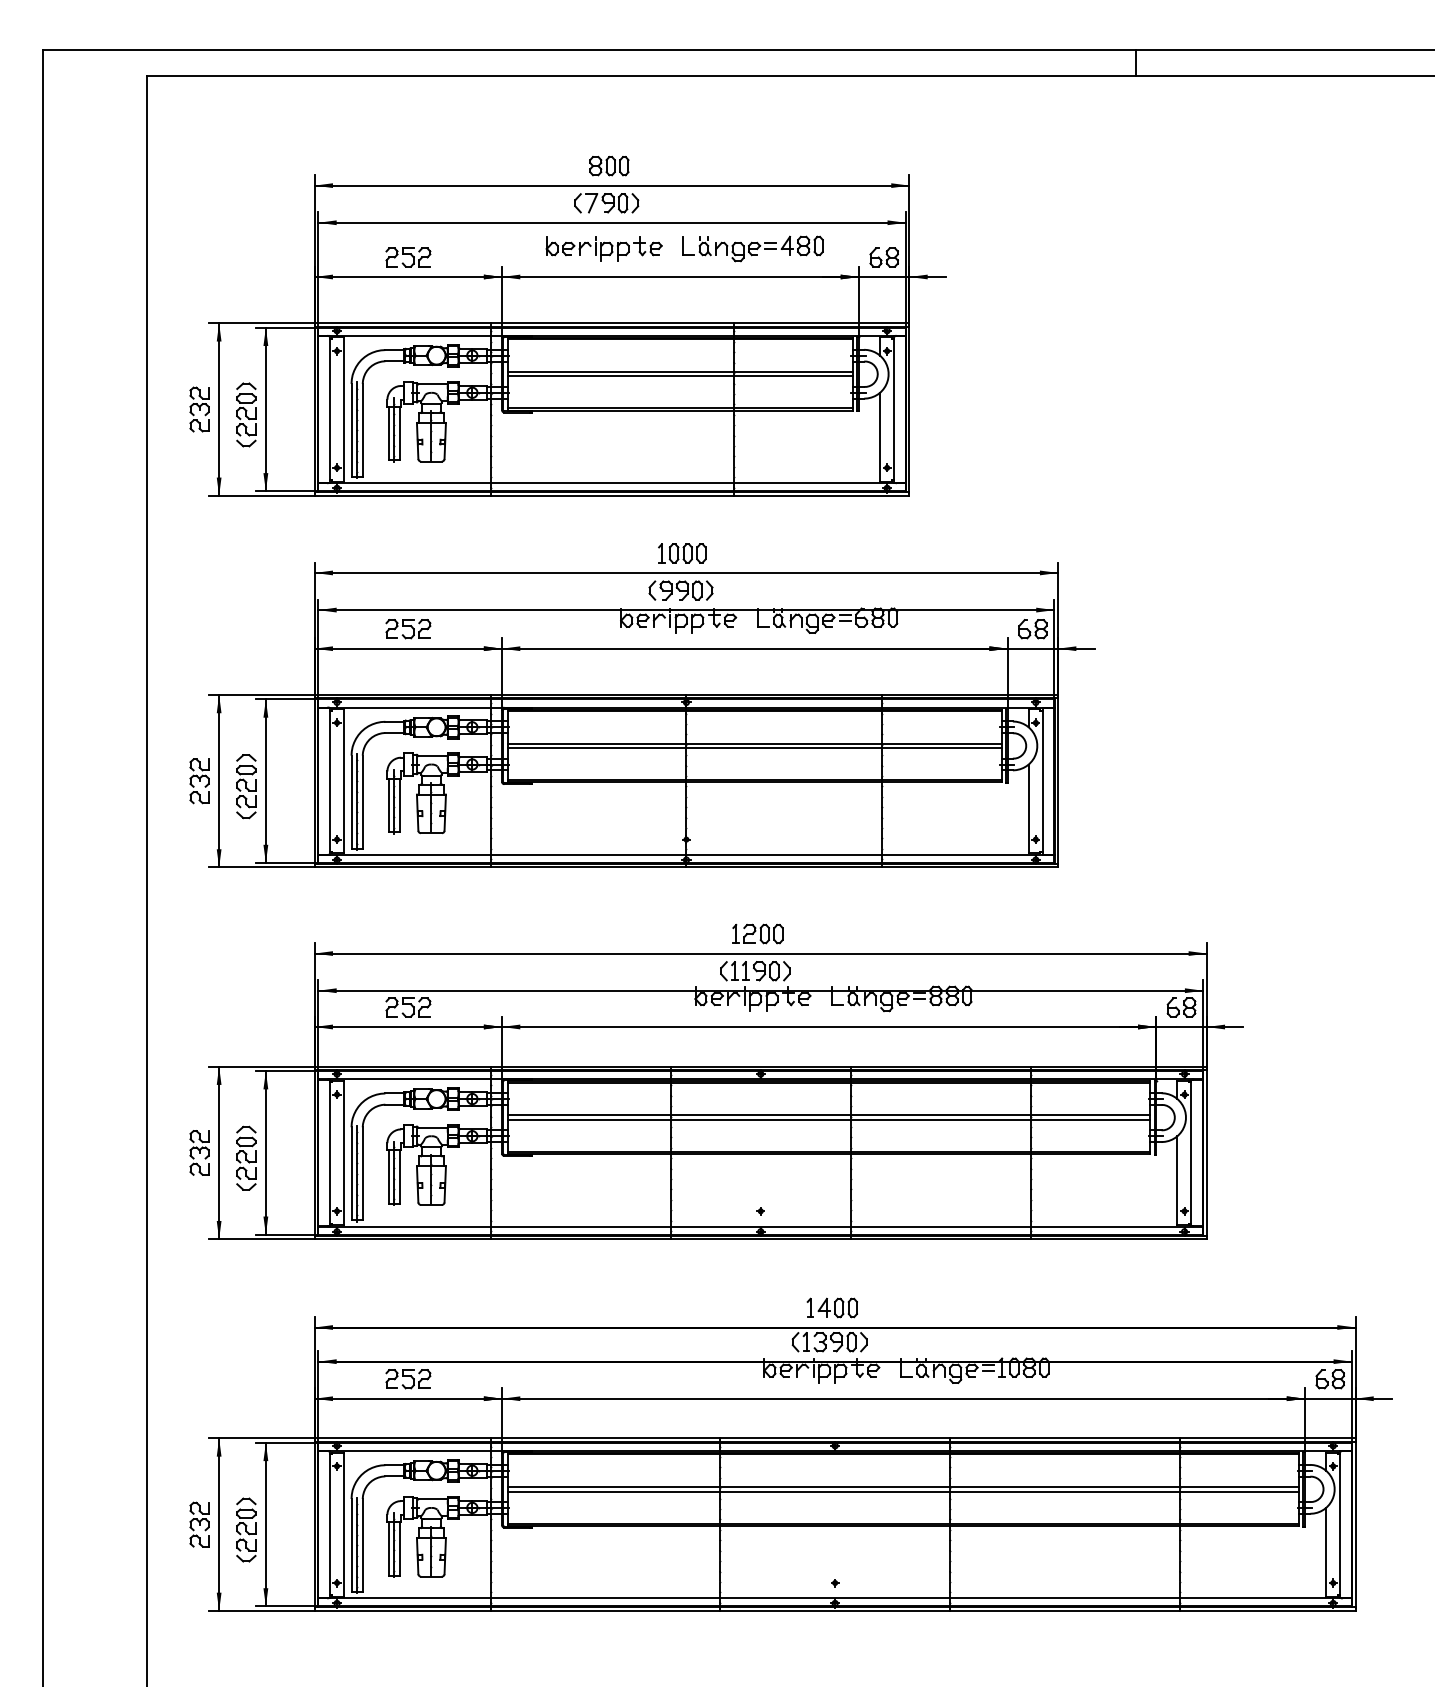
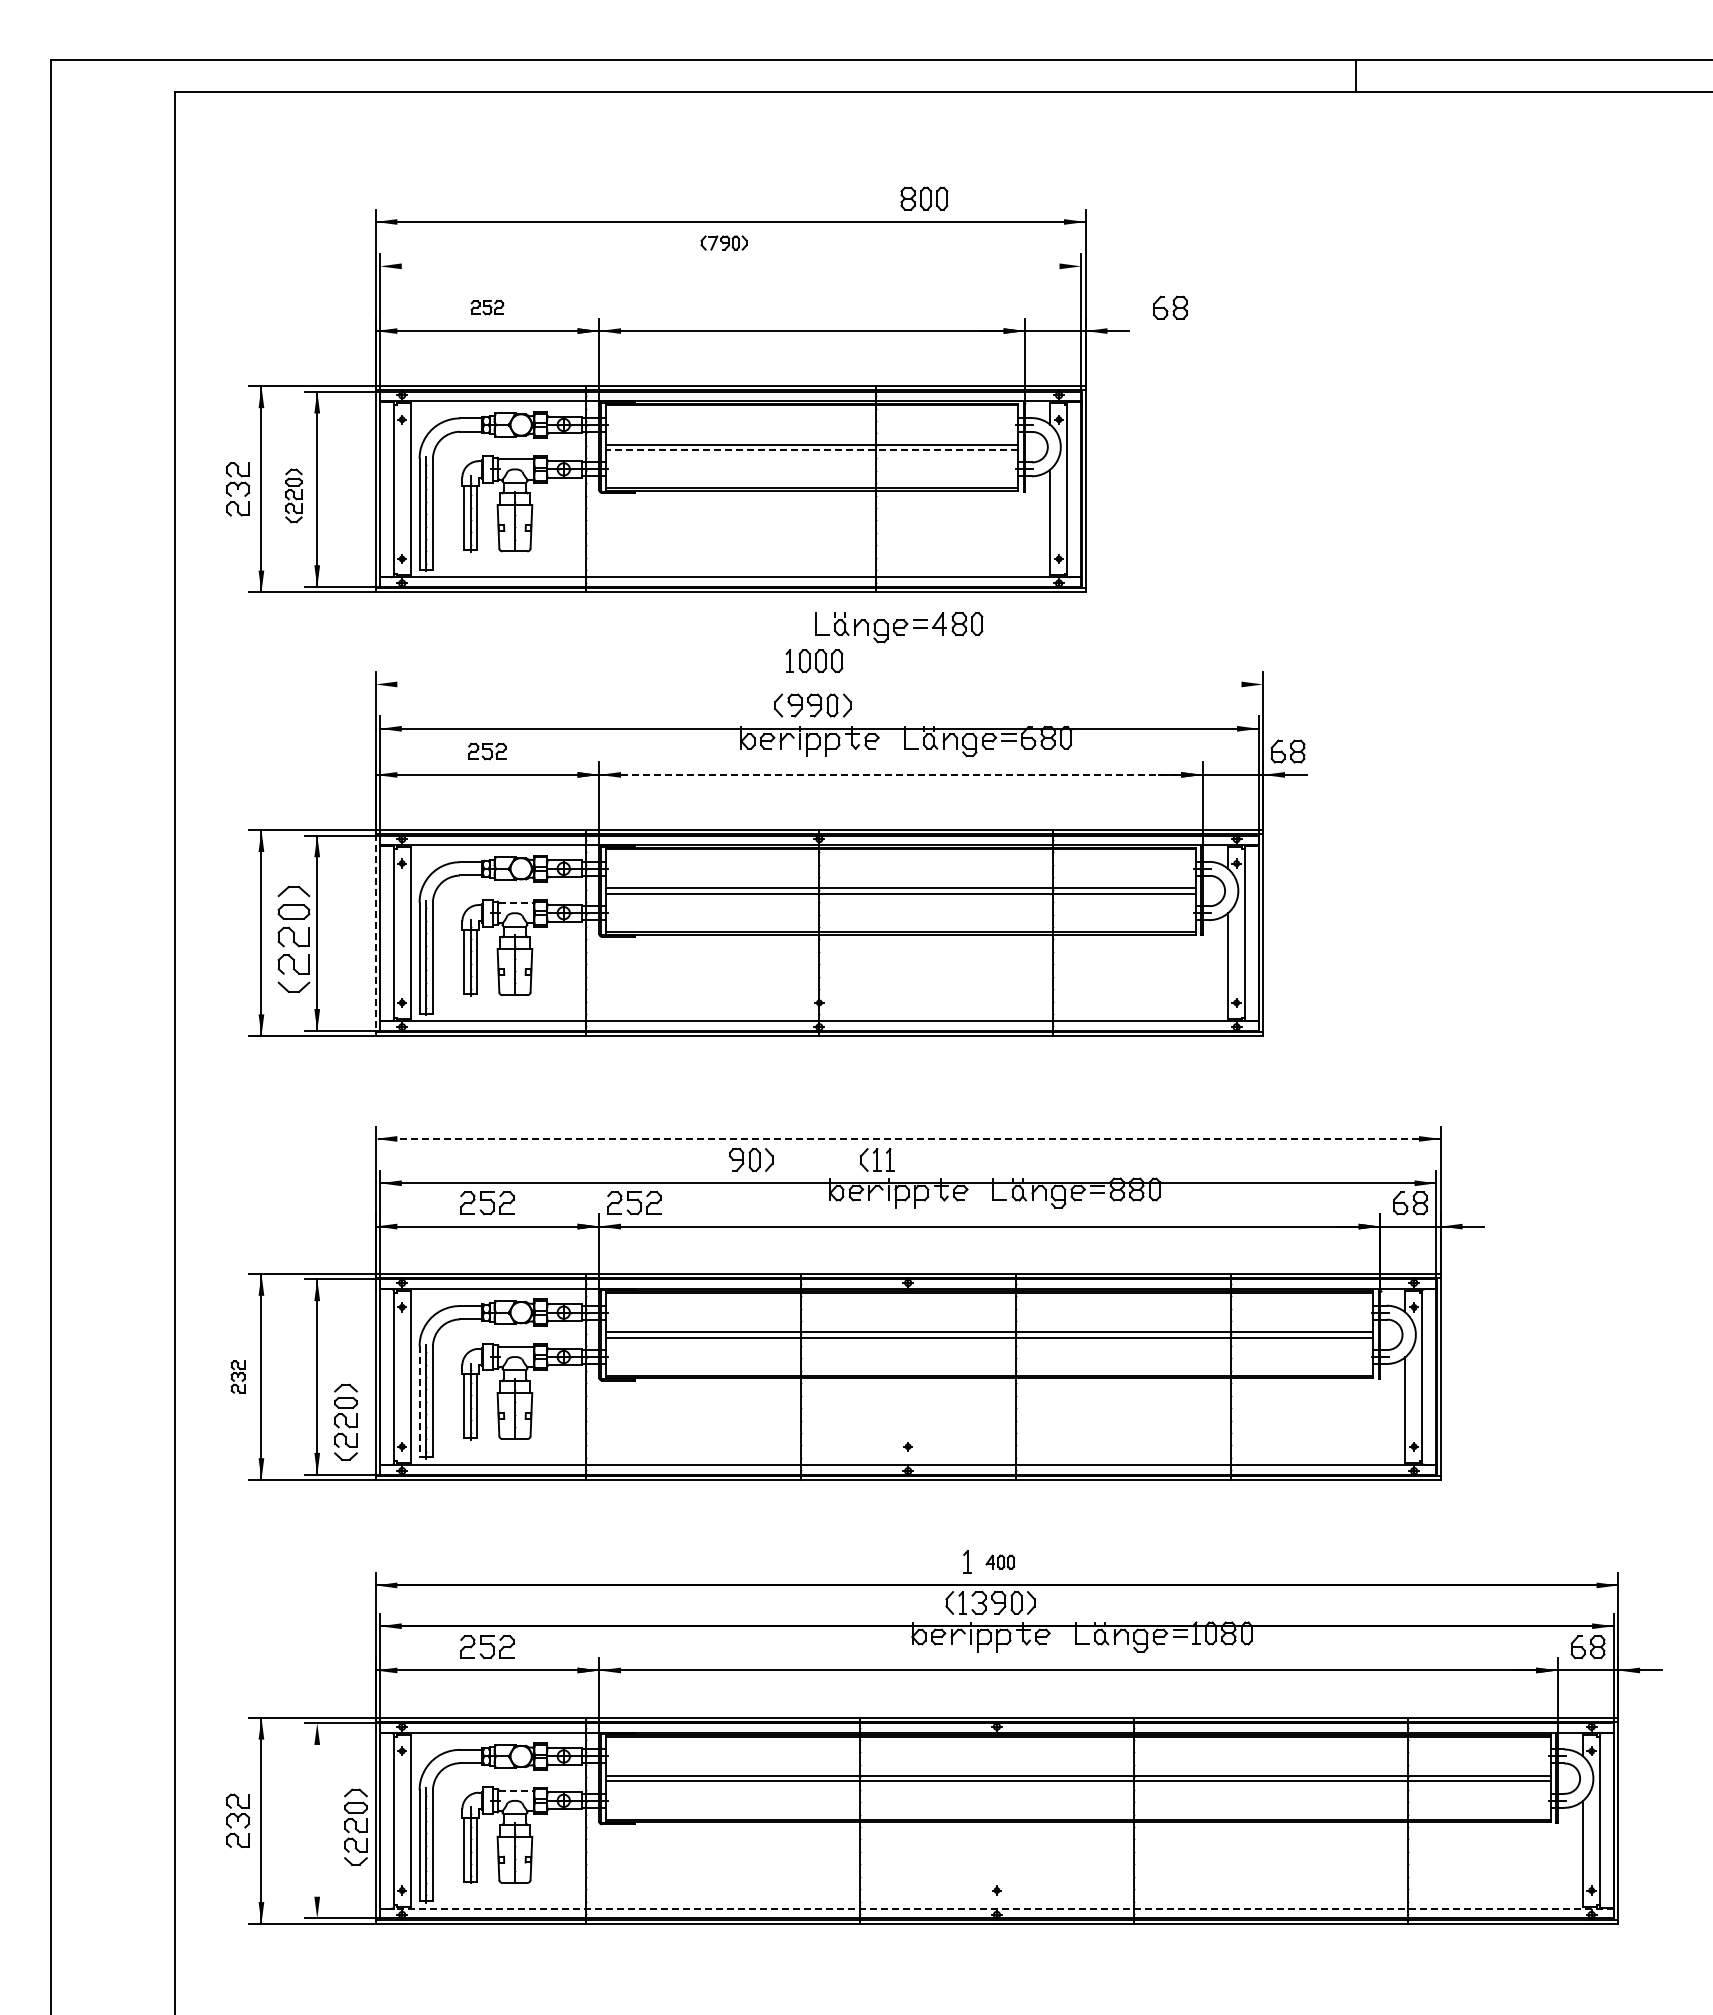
part: (609, 165) -> (924, 198), moved
part: (606, 202) -> (723, 242), size x0.6
line: (611, 222) -> (730, 266), removed
part: (603, 248) -> (720, 297), removed
part: (753, 248) -> (899, 627), moved
part: (408, 257) -> (487, 307), size x0.6
part: (884, 257) -> (1170, 307), moved
line: (679, 376) -> (811, 449), solid -> dashed
part: (245, 414) -> (293, 495), size x0.7
line: (686, 572) -> (819, 684), removed
part: (408, 629) -> (487, 751), size x0.7
part: (1032, 629) -> (1287, 751), moved
line: (755, 648) -> (901, 774), solid -> dashed
line: (433, 756) -> (517, 903), solid -> dashed
part: (199, 781) -> (238, 933), removed
line: (314, 781) -> (375, 933), solid -> dashed
part: (245, 786) -> (293, 939), size x1.4
part: (757, 933) -> (904, 1115), removed
line: (761, 953) -> (908, 1138), solid -> dashed
part: (771, 970) -> (751, 1159), moved
part: (531, 1007) -> (634, 1203), added
part: (199, 1152) -> (238, 1376), size x0.6
part: (245, 1157) -> (345, 1421), moved
line: (351, 1174) -> (419, 1402), solid -> dashed
part: (838, 1308) -> (1000, 1562), size x0.6
line: (433, 1499) -> (517, 1790), solid -> dashed
line: (266, 1524) -> (317, 1820), removed
part: (245, 1529) -> (355, 1826), moved
line: (834, 1598) -> (996, 1908), solid -> dashed

